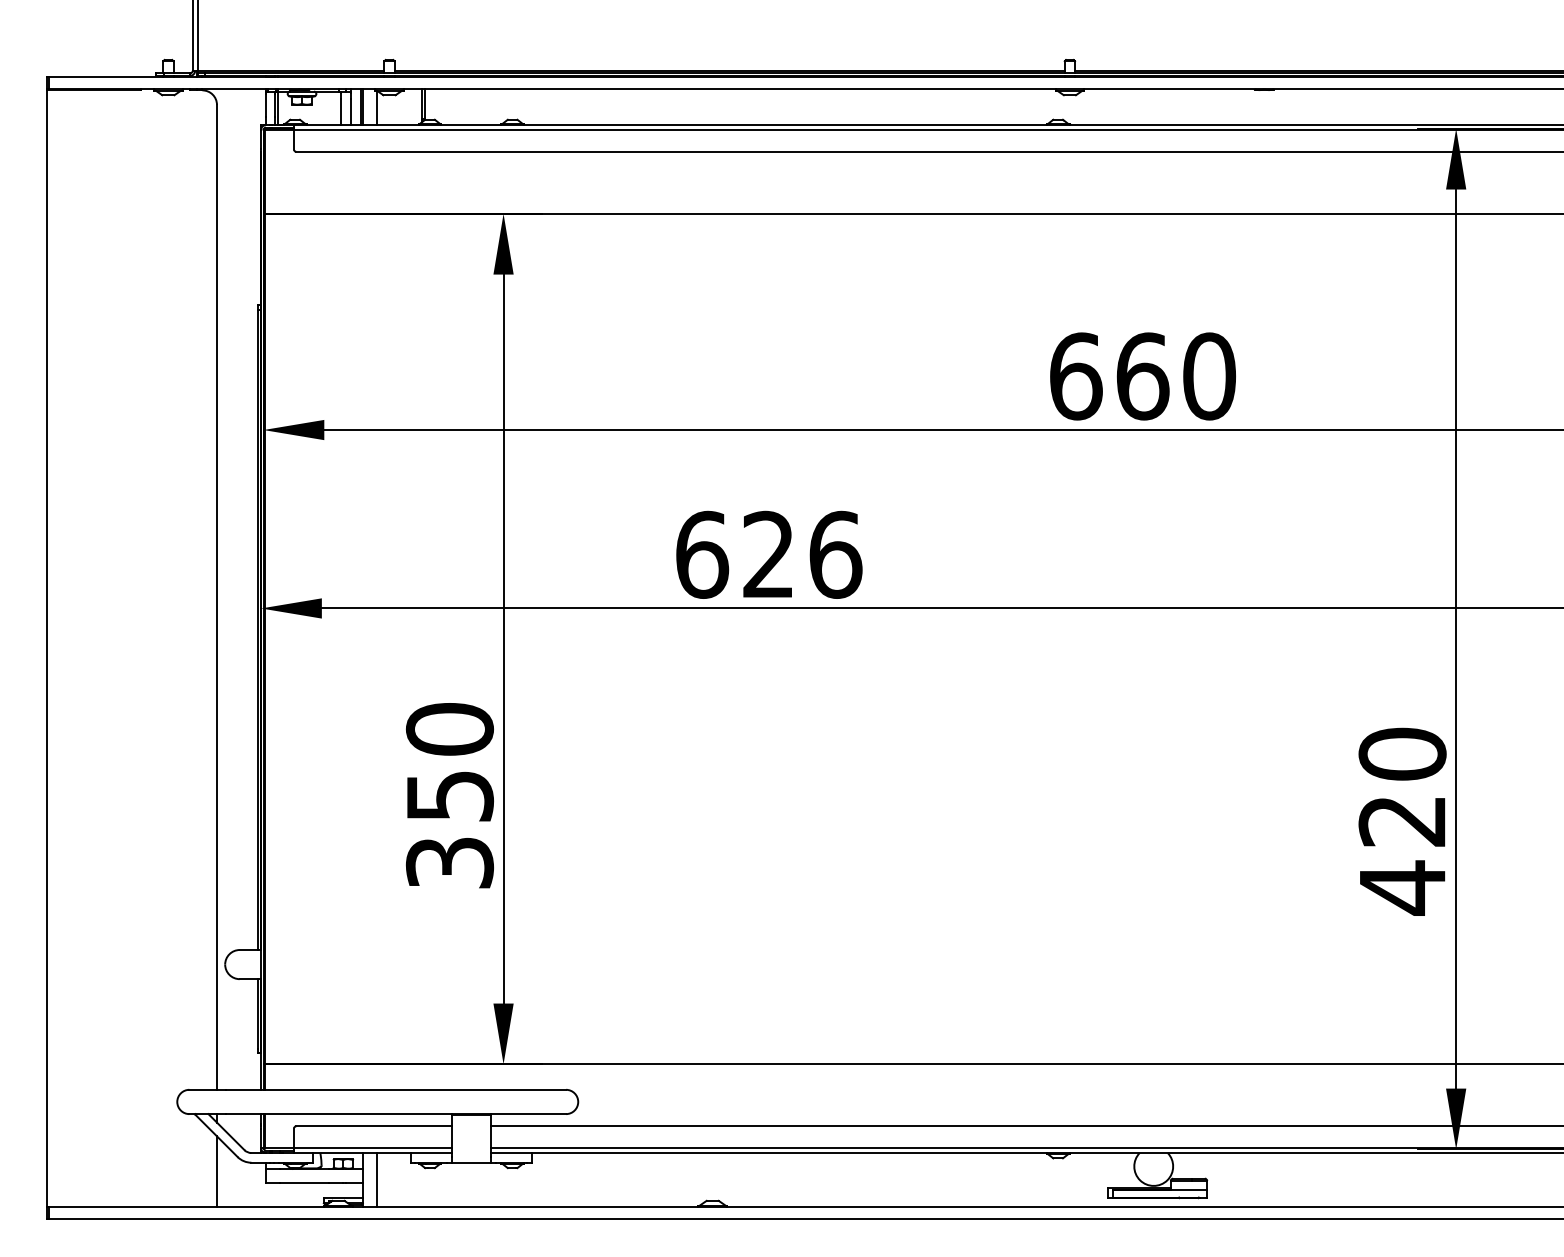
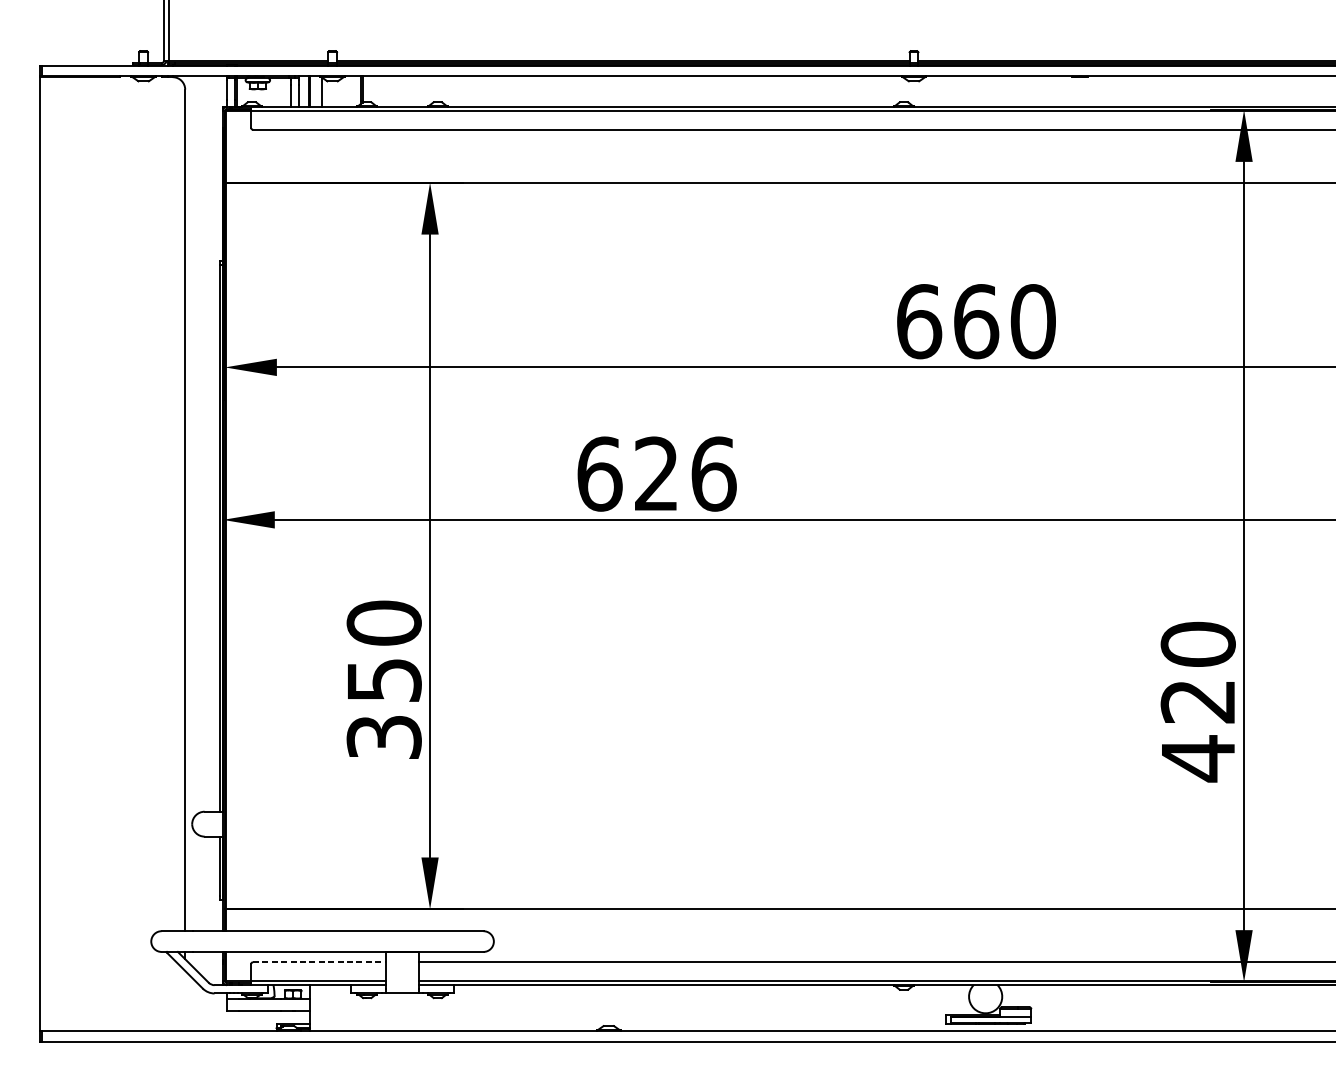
line: (374, 1126) -> (319, 962), solid -> dashed
line: (217, 1171) -> (185, 1000), removed
line: (377, 1179) -> (322, 1007), removed

